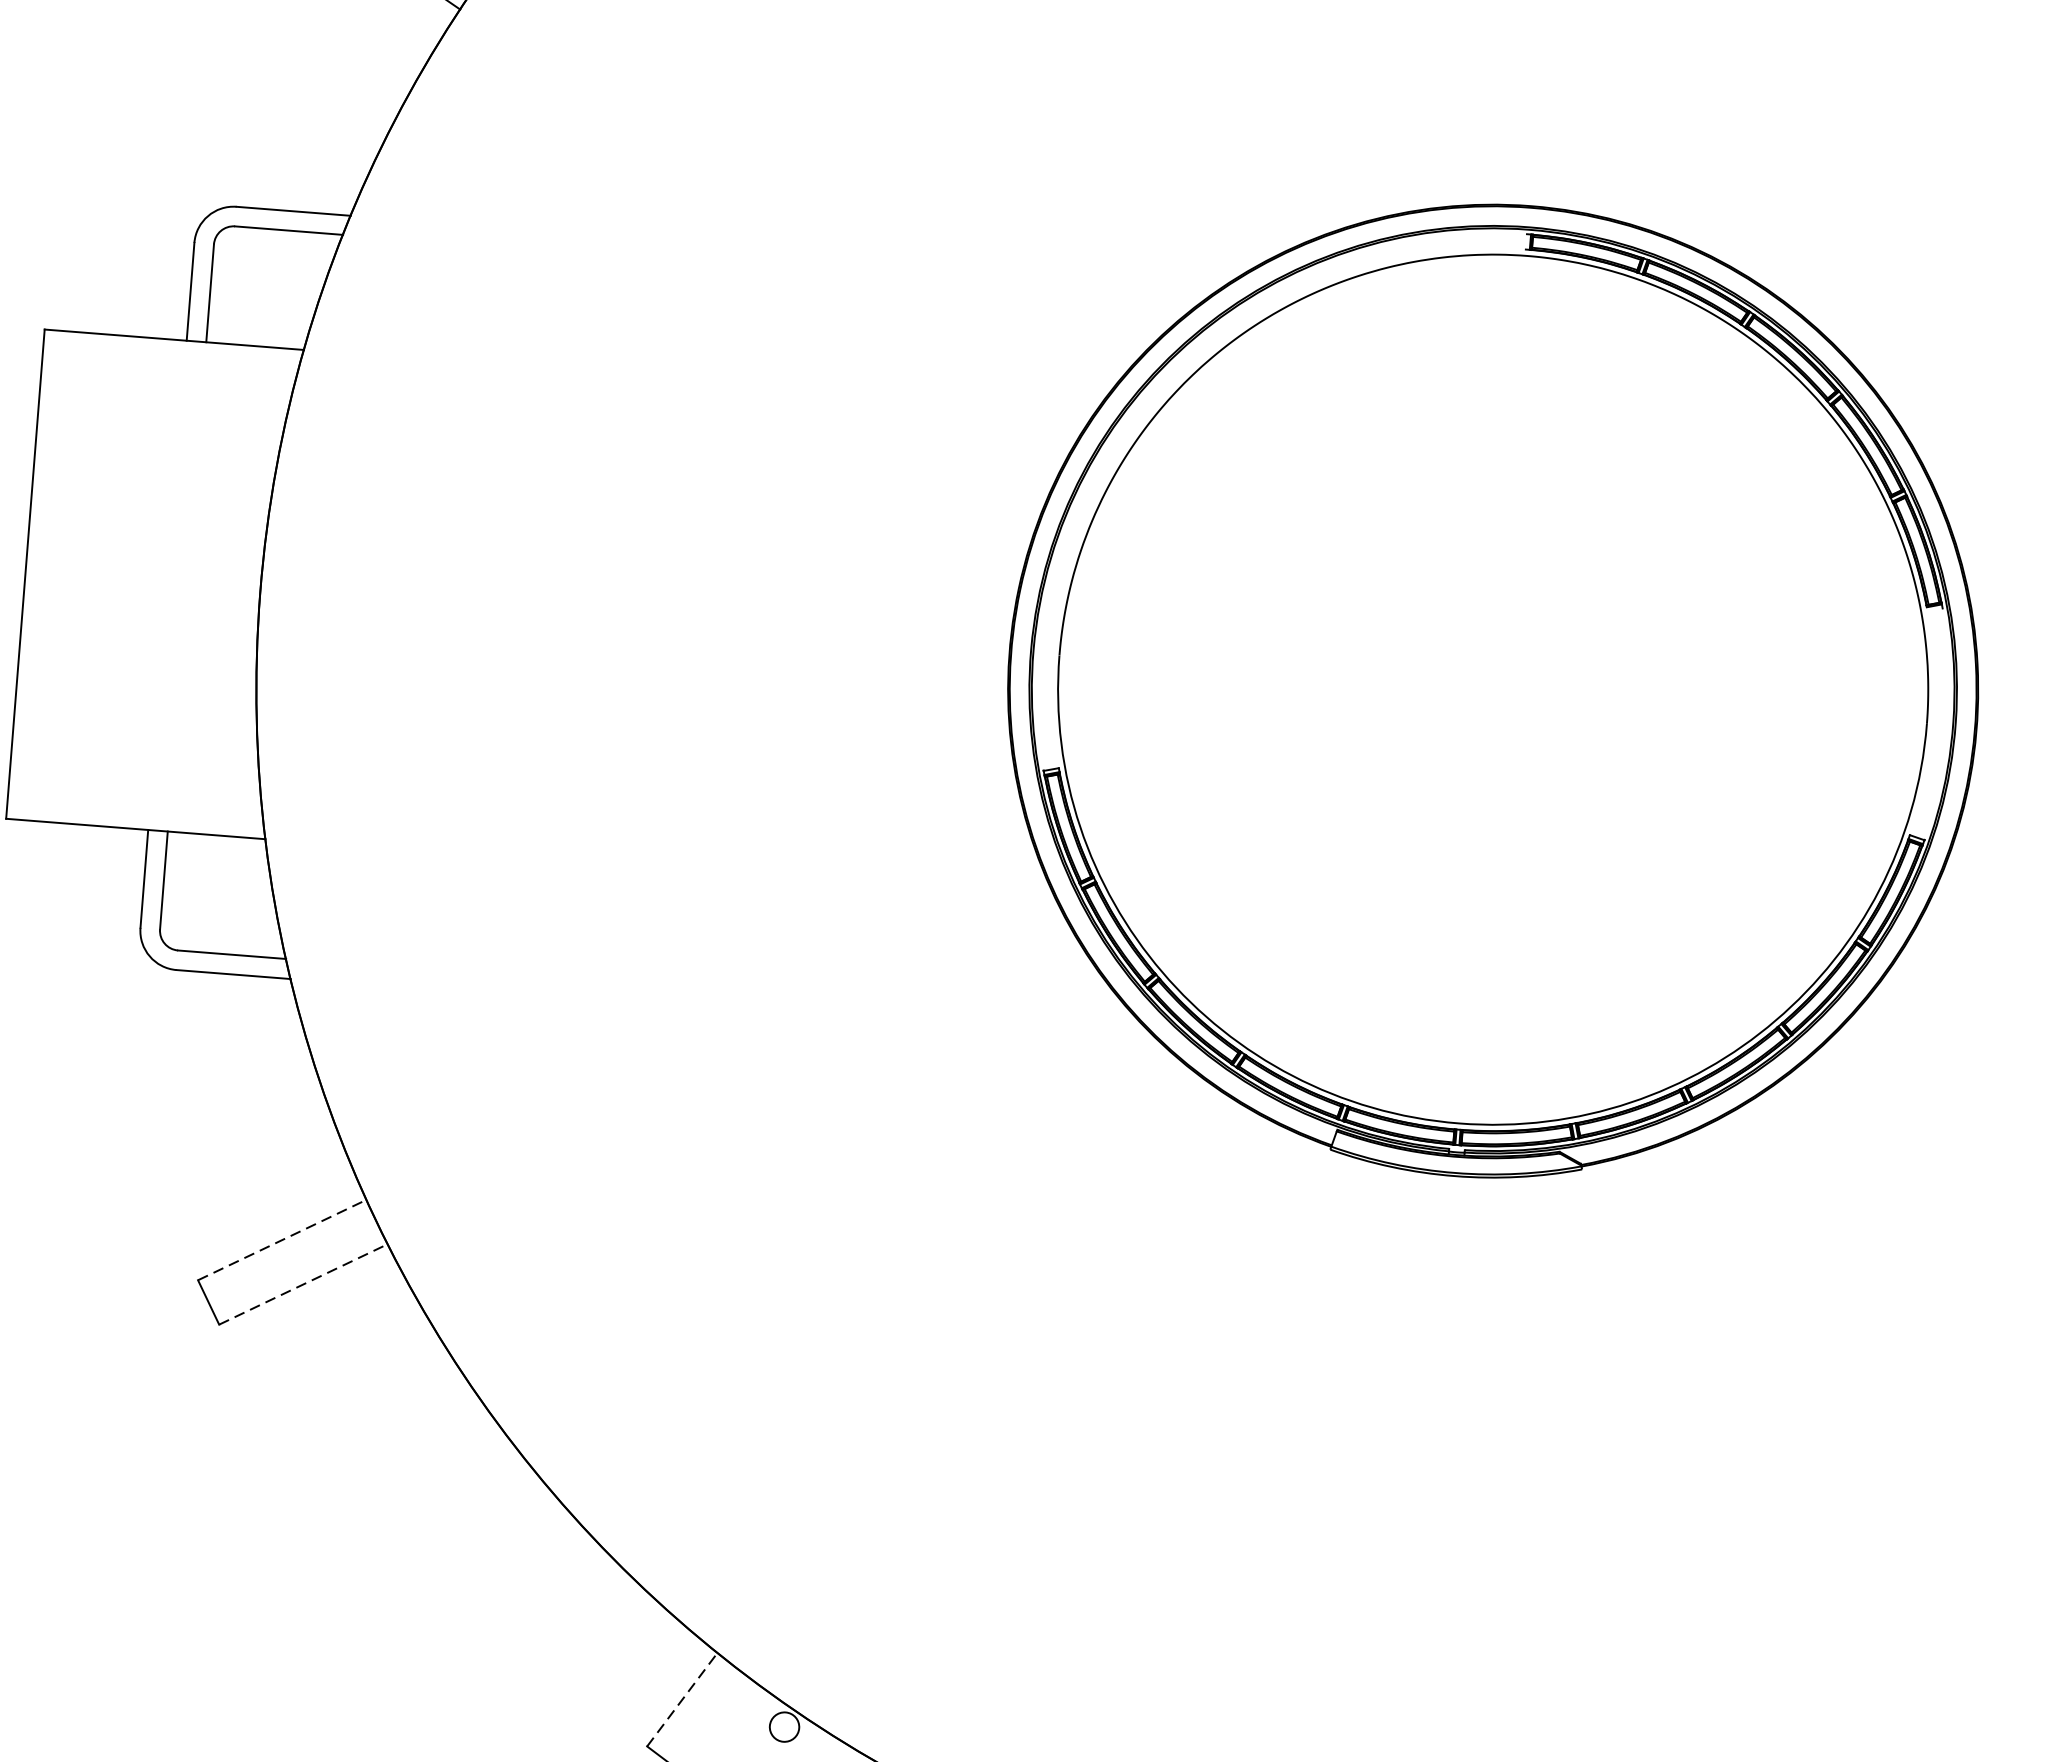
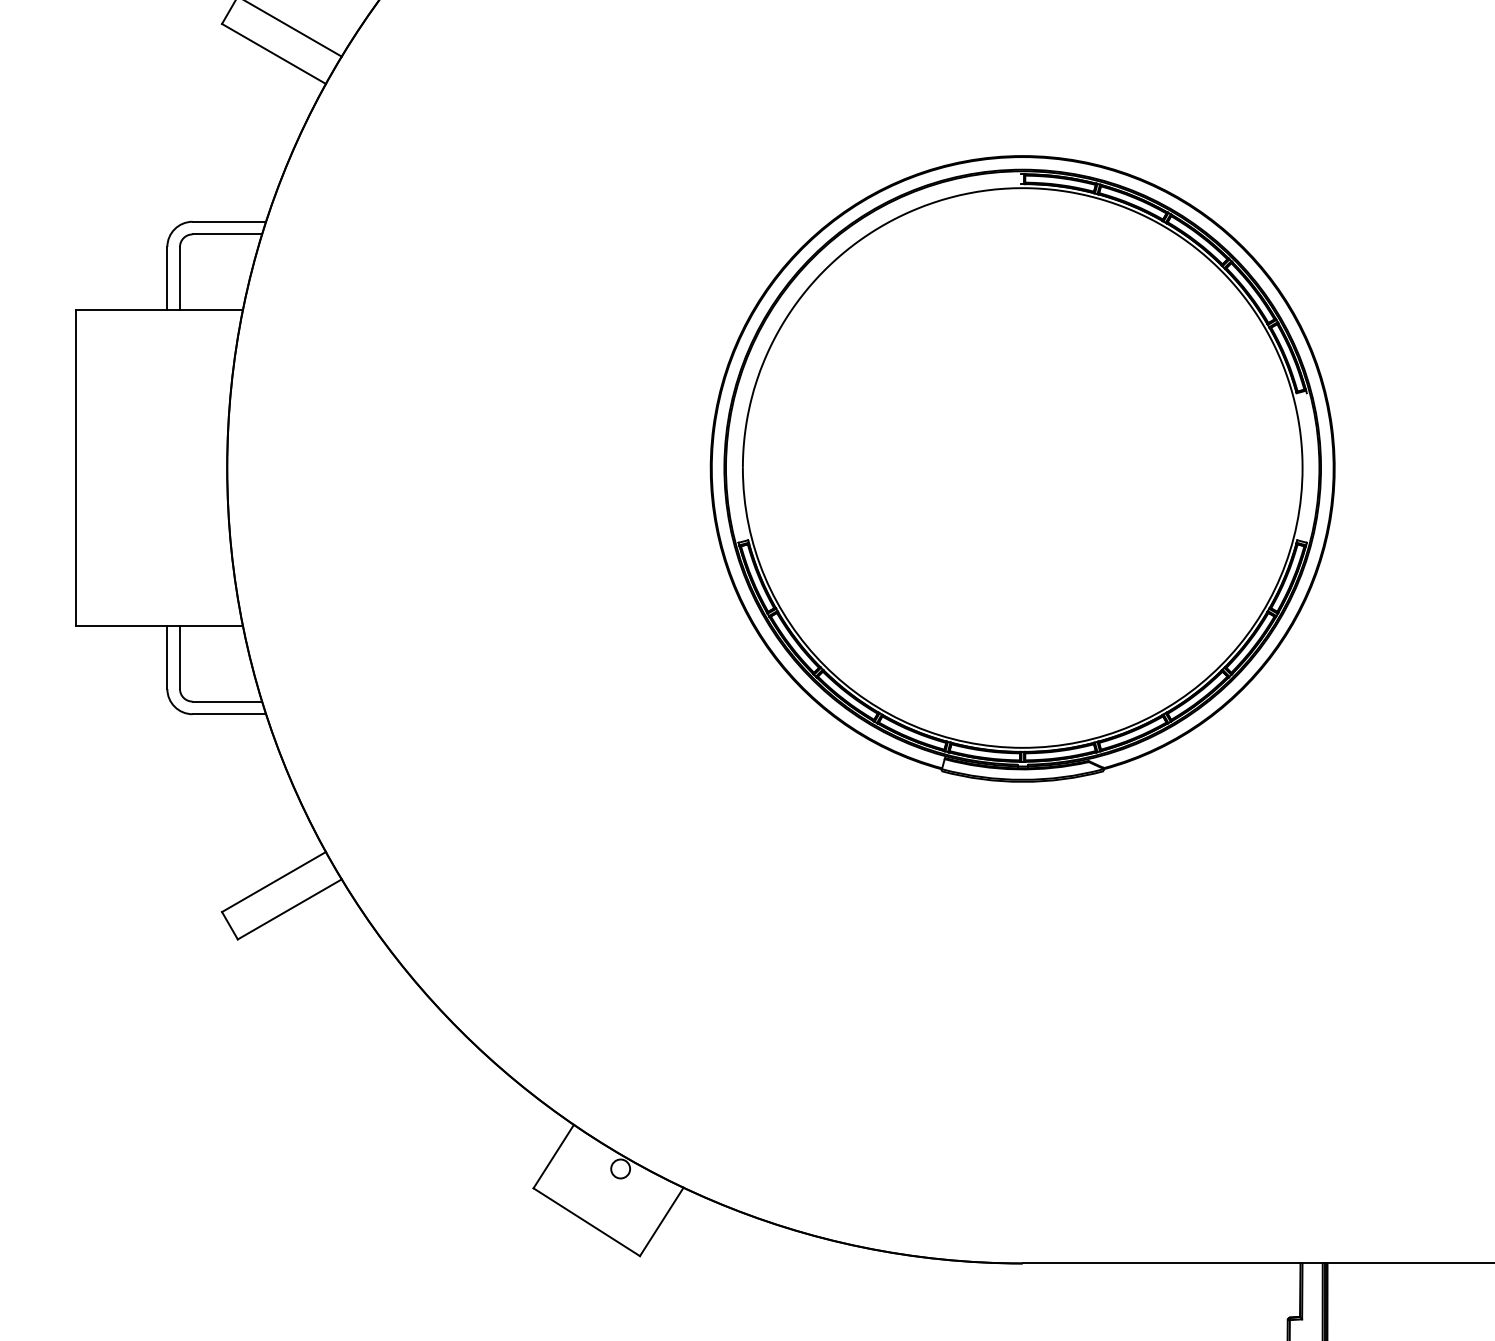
line: (283, 1239) -> (274, 881), dashed -> solid
line: (304, 1284) -> (290, 909), dashed -> solid
line: (681, 1699) -> (553, 1156), dashed -> solid

